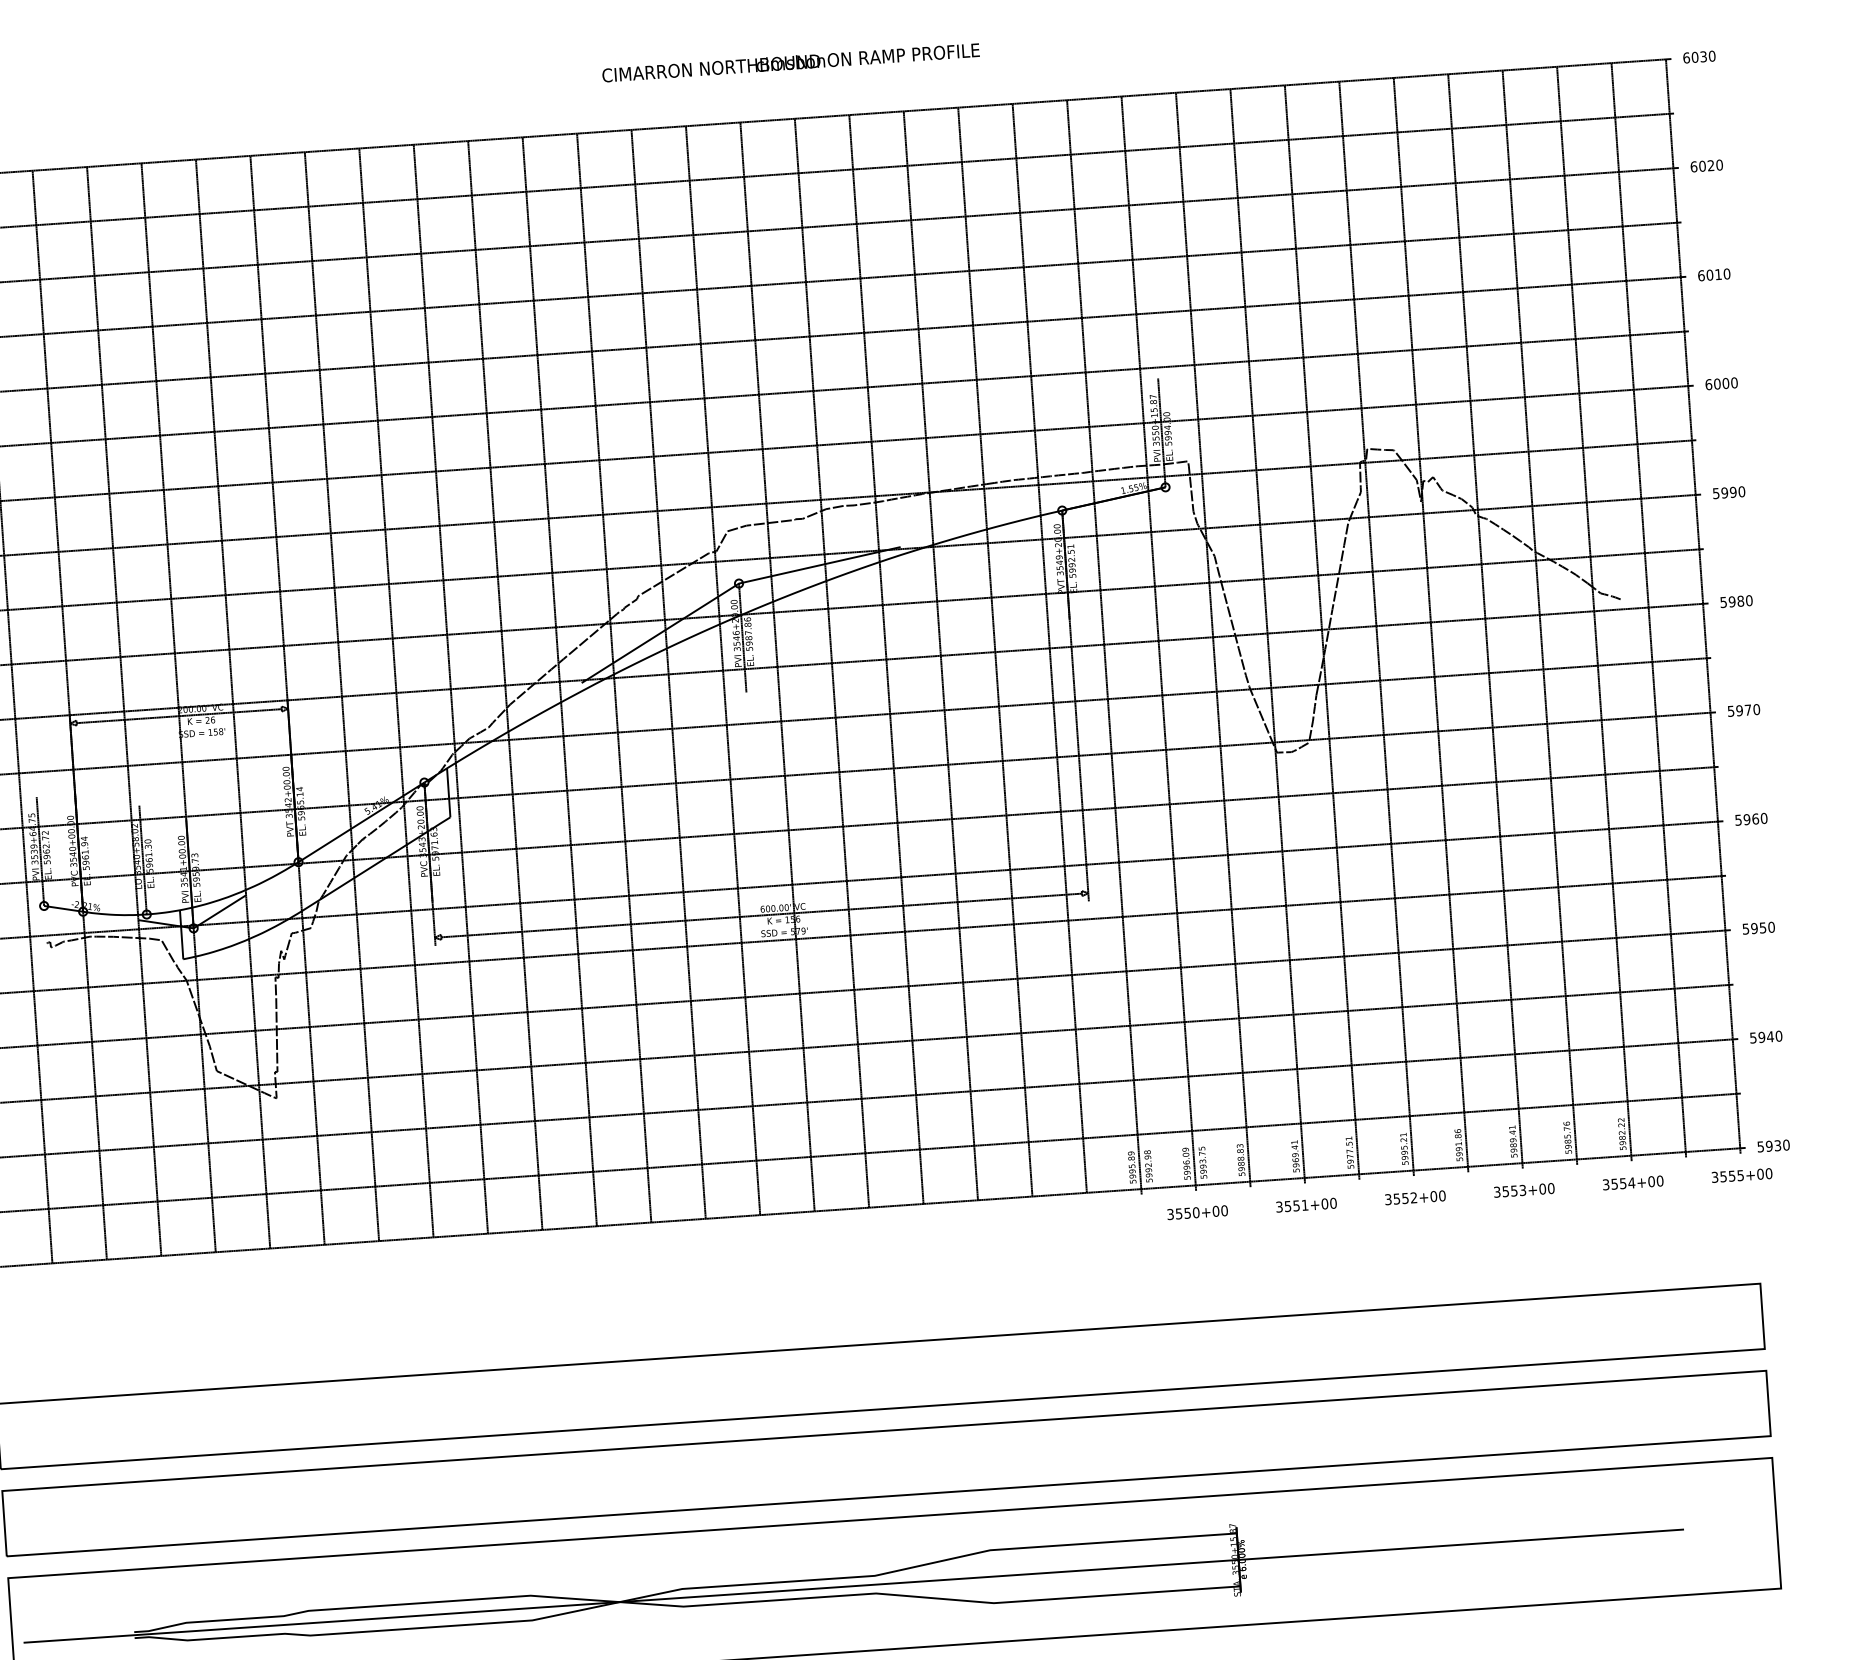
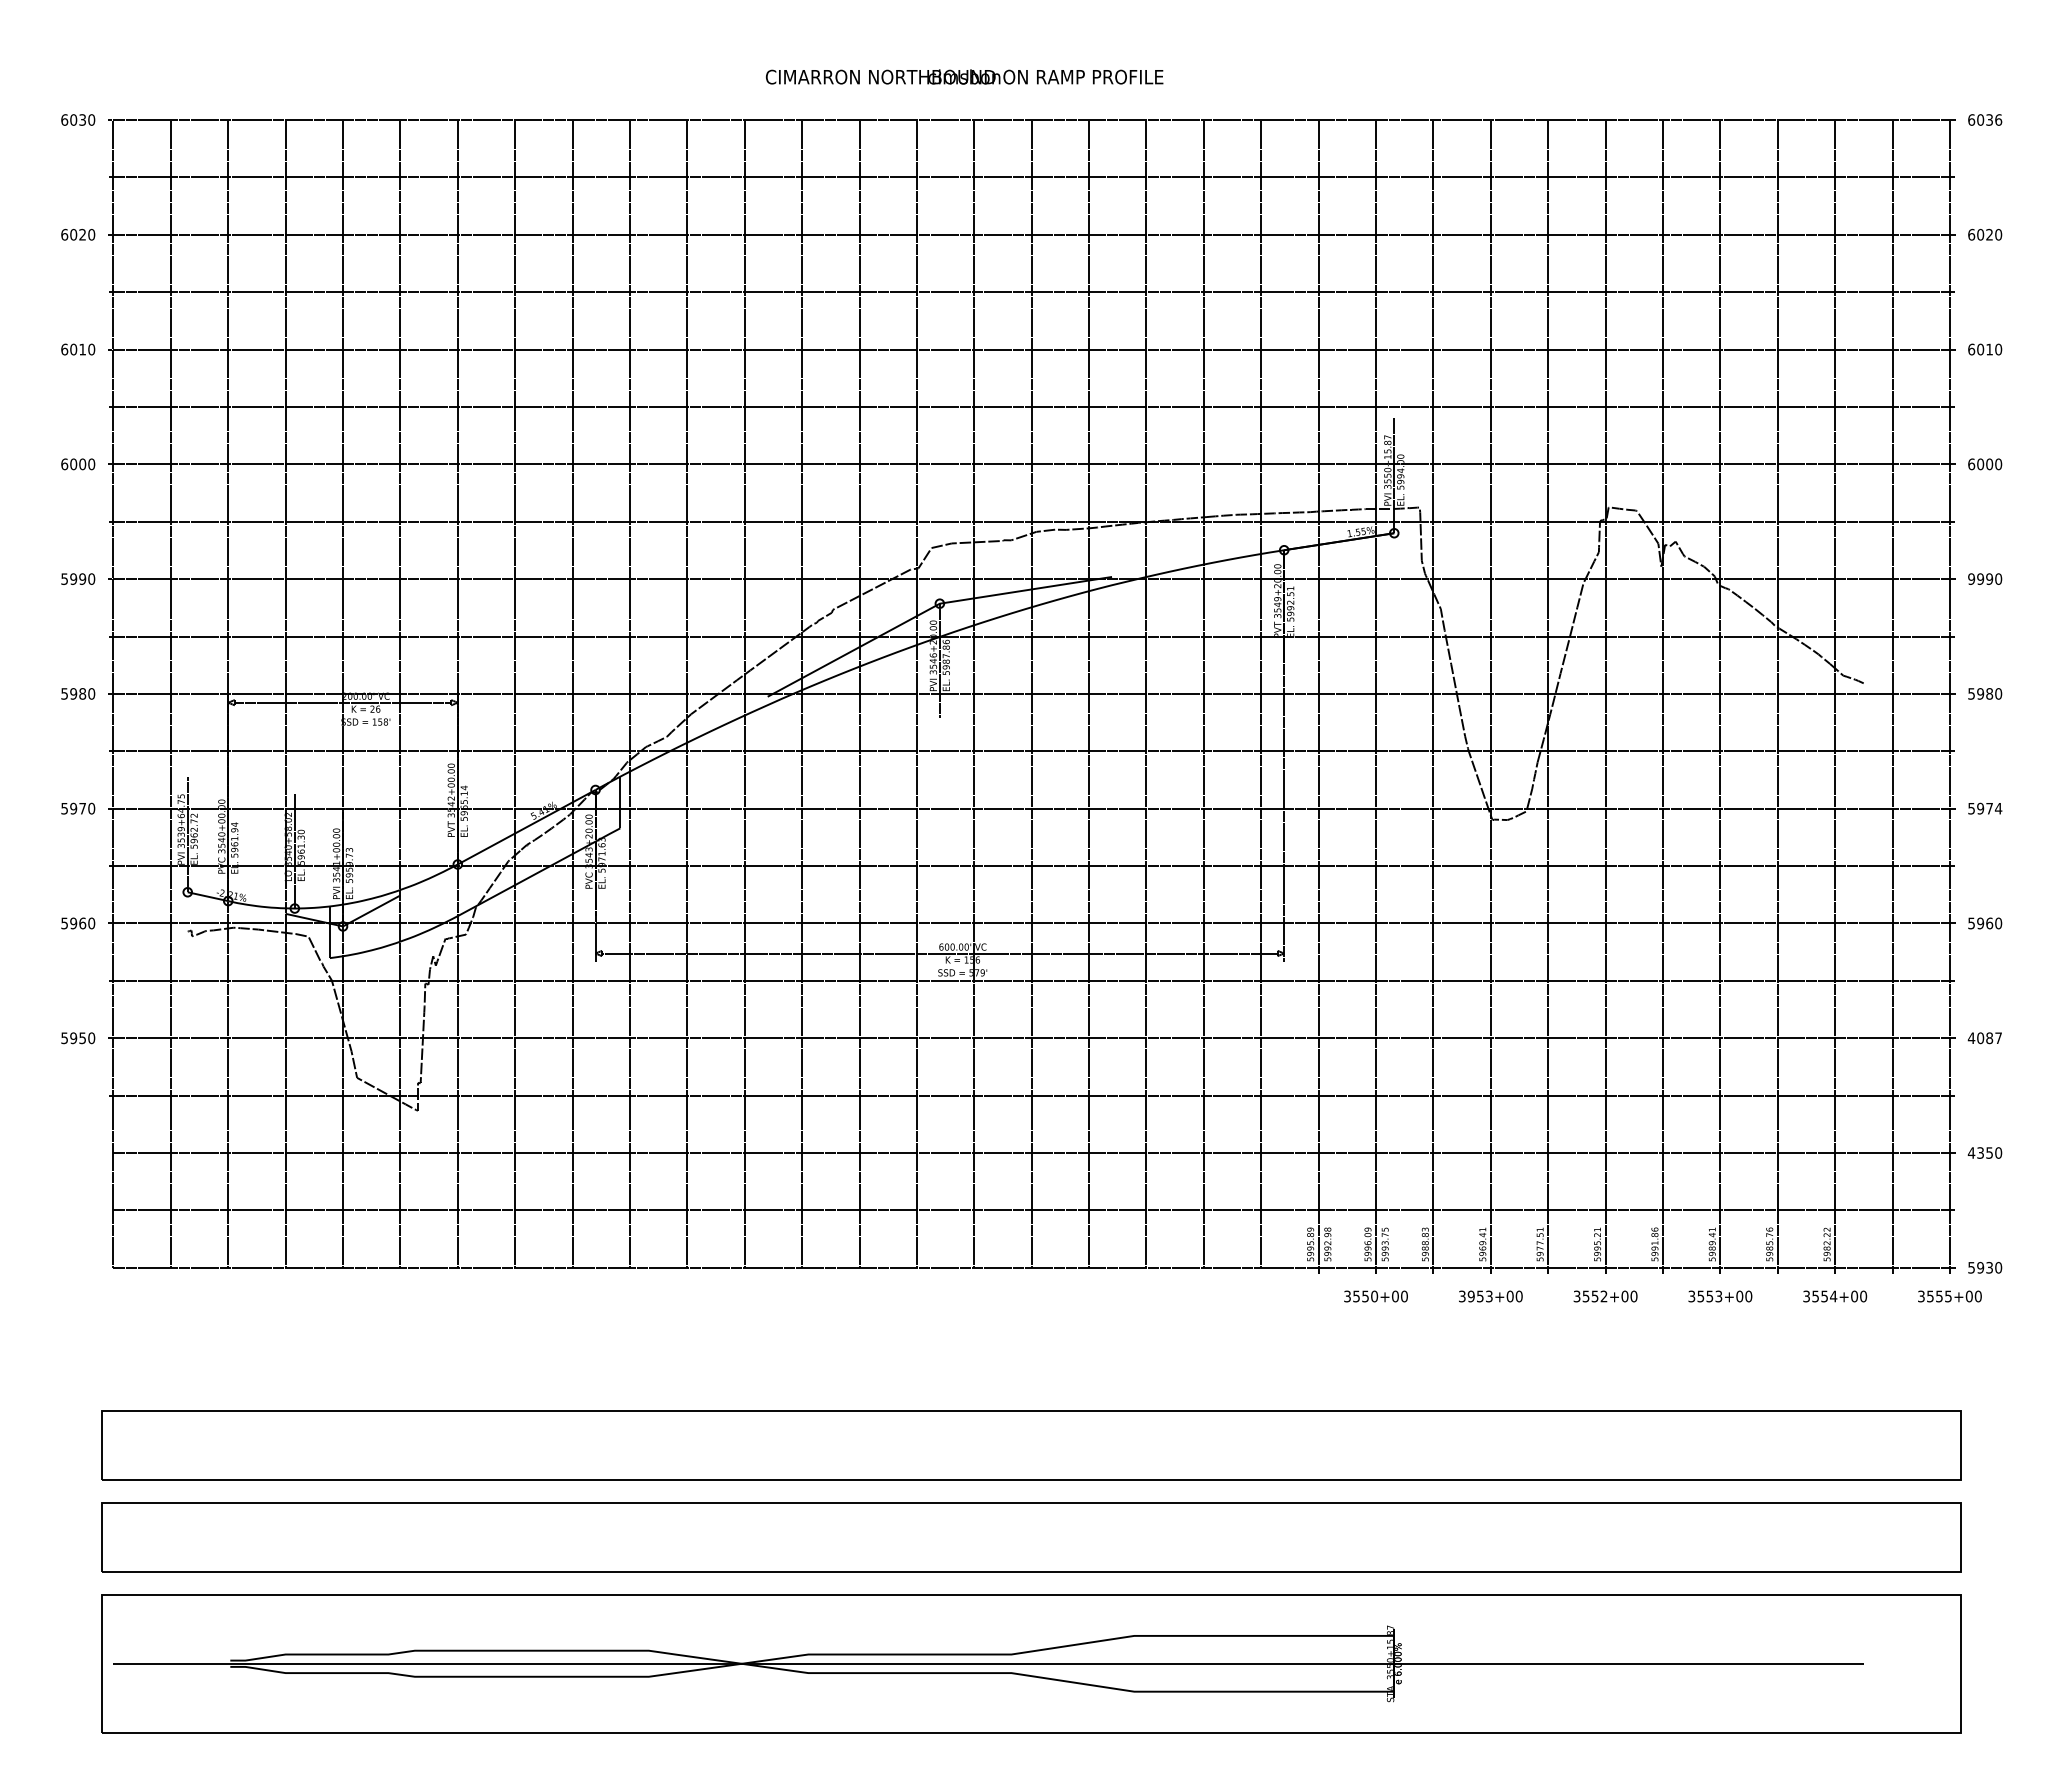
text: (1712, 55) -> (1998, 119), 6030 -> 6036
text: (790, 62) -> (964, 76), moved
text: (1716, 492) -> (1971, 578), 5990 -> 9990
text: (1756, 709) -> (1998, 808), 5970 -> 5974
text: (1758, 928) -> (1984, 1038), 5950 -> 4087
text: (1761, 1036) -> (1980, 1152), 5940 -> 4350
text: (1295, 1205) -> (1479, 1296), 3551+00 -> 3953+00

